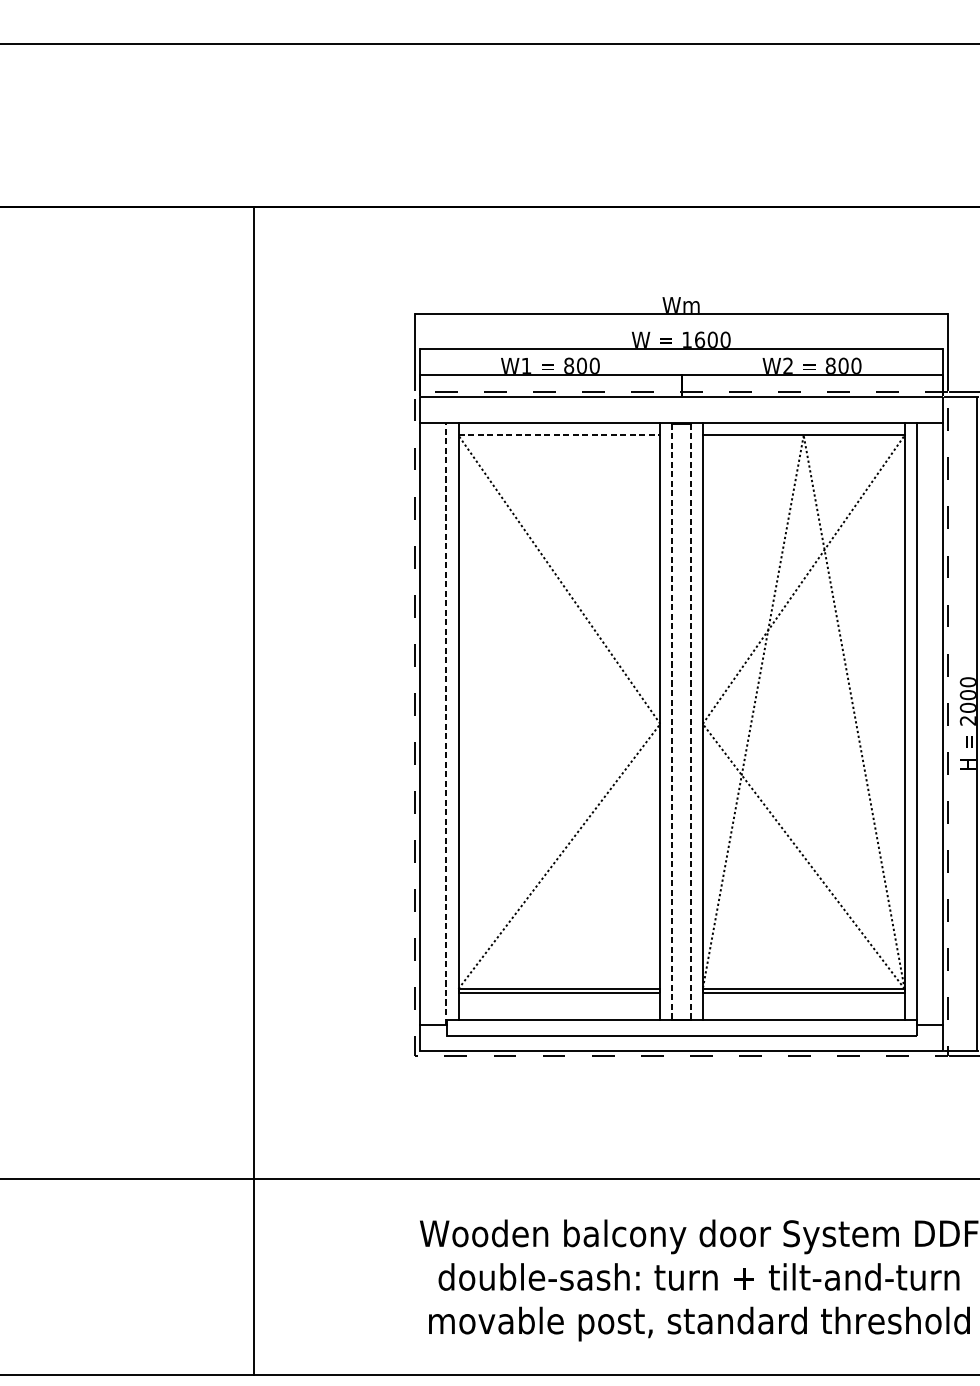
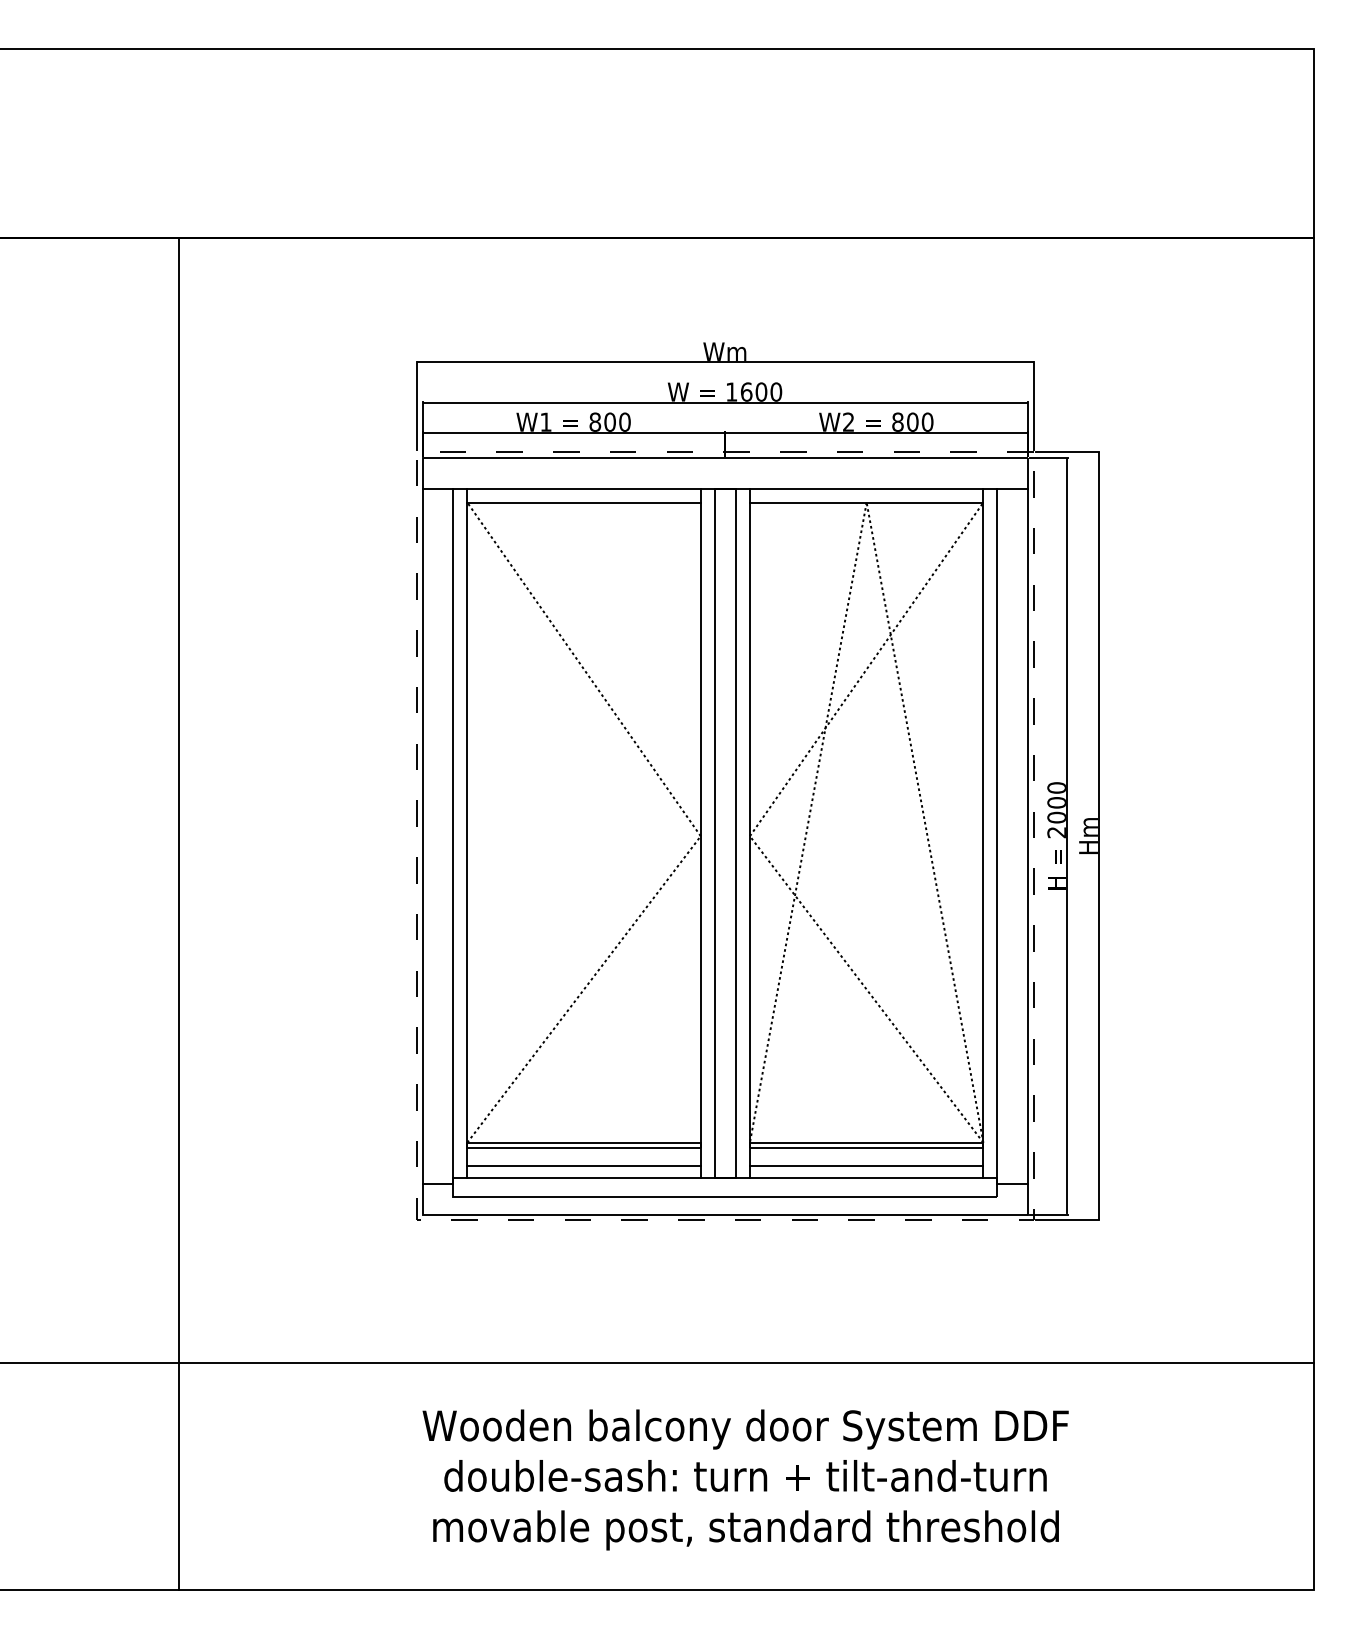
line: (559, 435) -> (584, 502), dashed -> solid
line: (672, 721) -> (714, 833), dashed -> solid
line: (690, 721) -> (735, 833), dashed -> solid
line: (446, 724) -> (453, 836), dashed -> solid
line: (253, 790) -> (178, 913), moved
line: (558, 1008) -> (583, 1165), added
line: (803, 1008) -> (866, 1165), added

